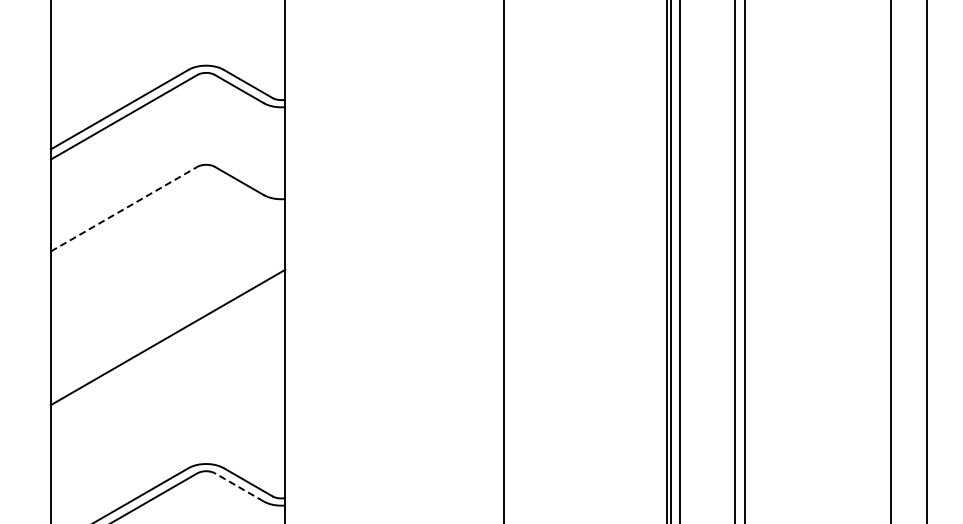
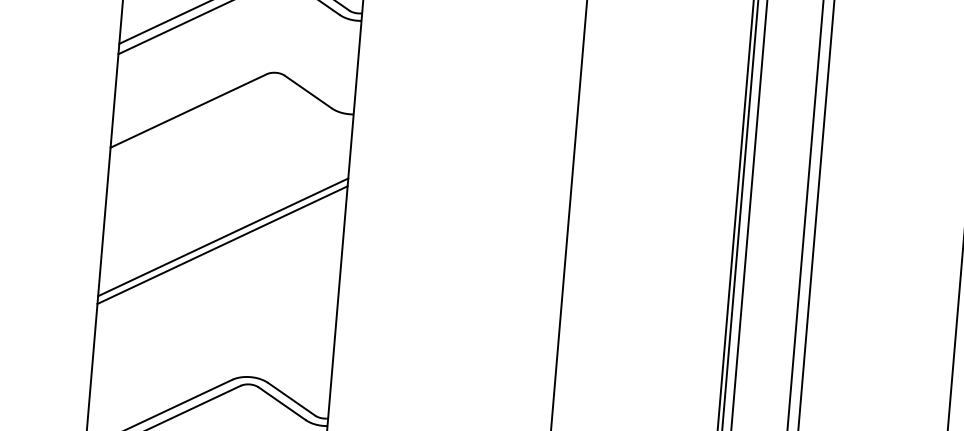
line: (124, 209) -> (189, 111), dashed -> solid
line: (167, 329) -> (222, 237), added
line: (238, 487) -> (281, 403), dashed -> solid

